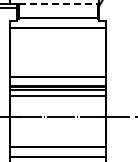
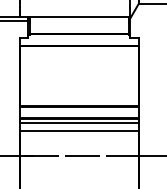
line: (58, 4) -> (79, 17), dashed -> solid

